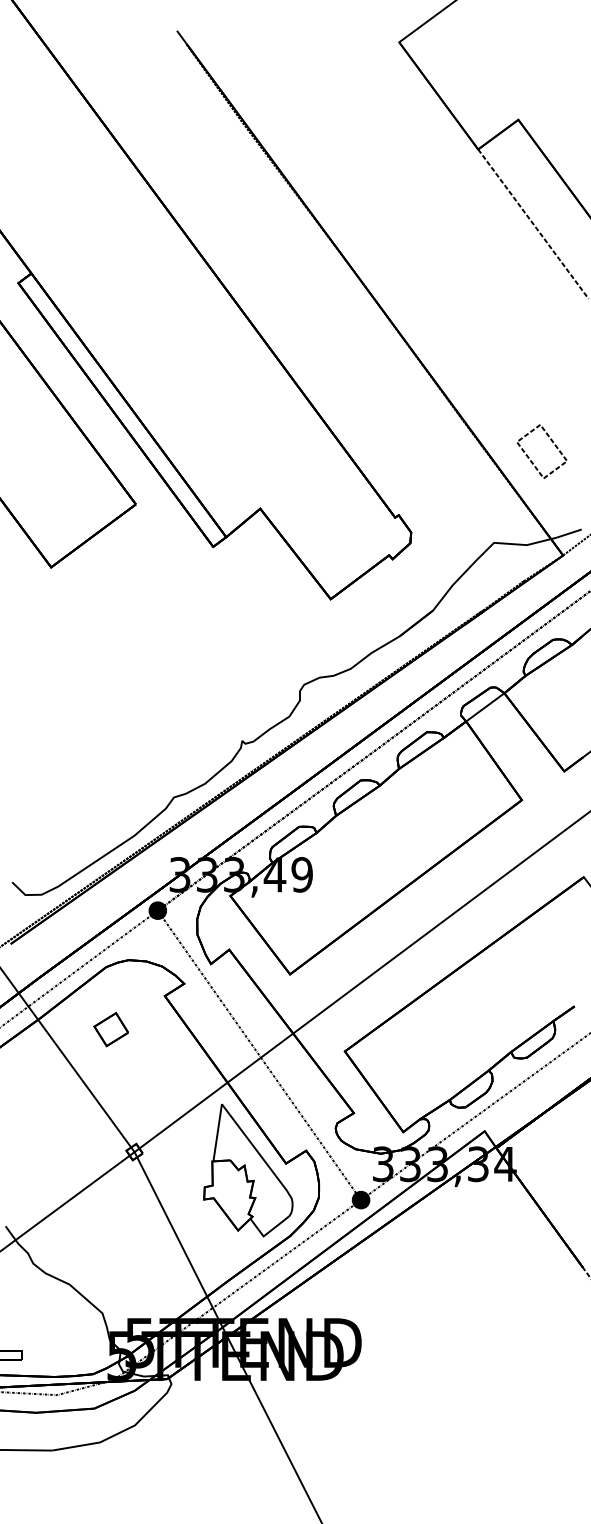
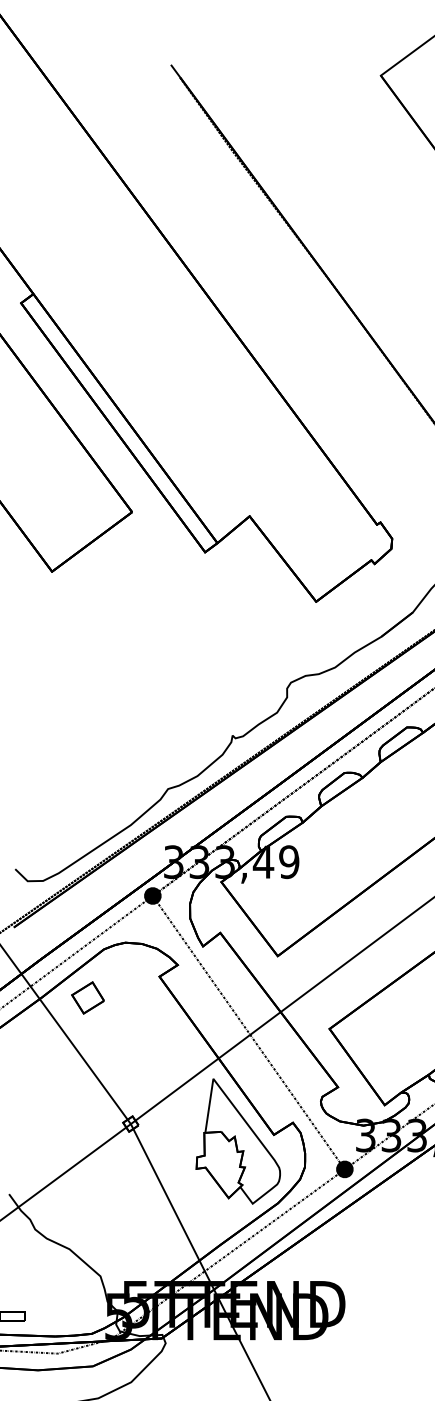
part: (110, 1029) -> (87, 997), moved

